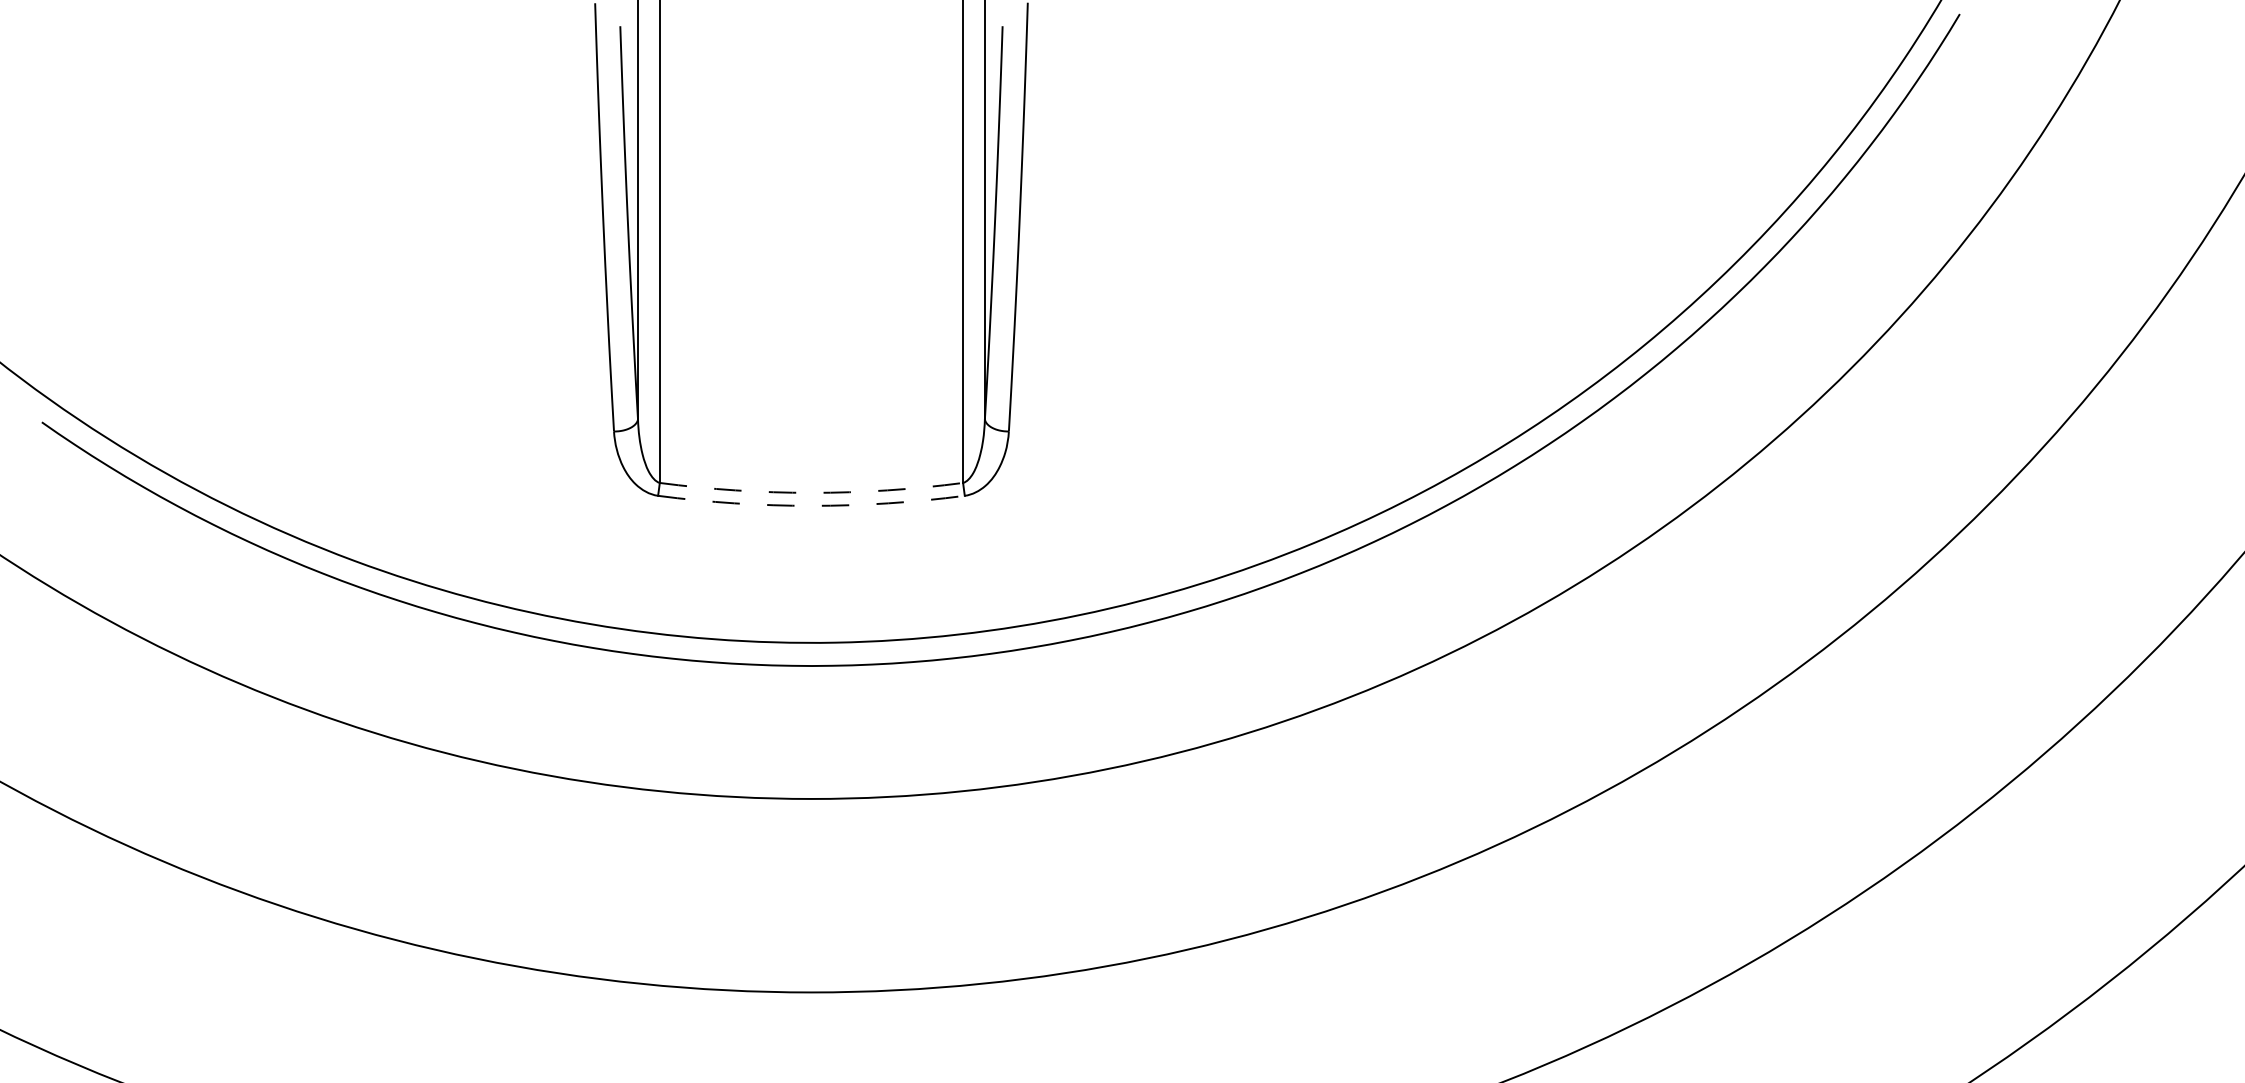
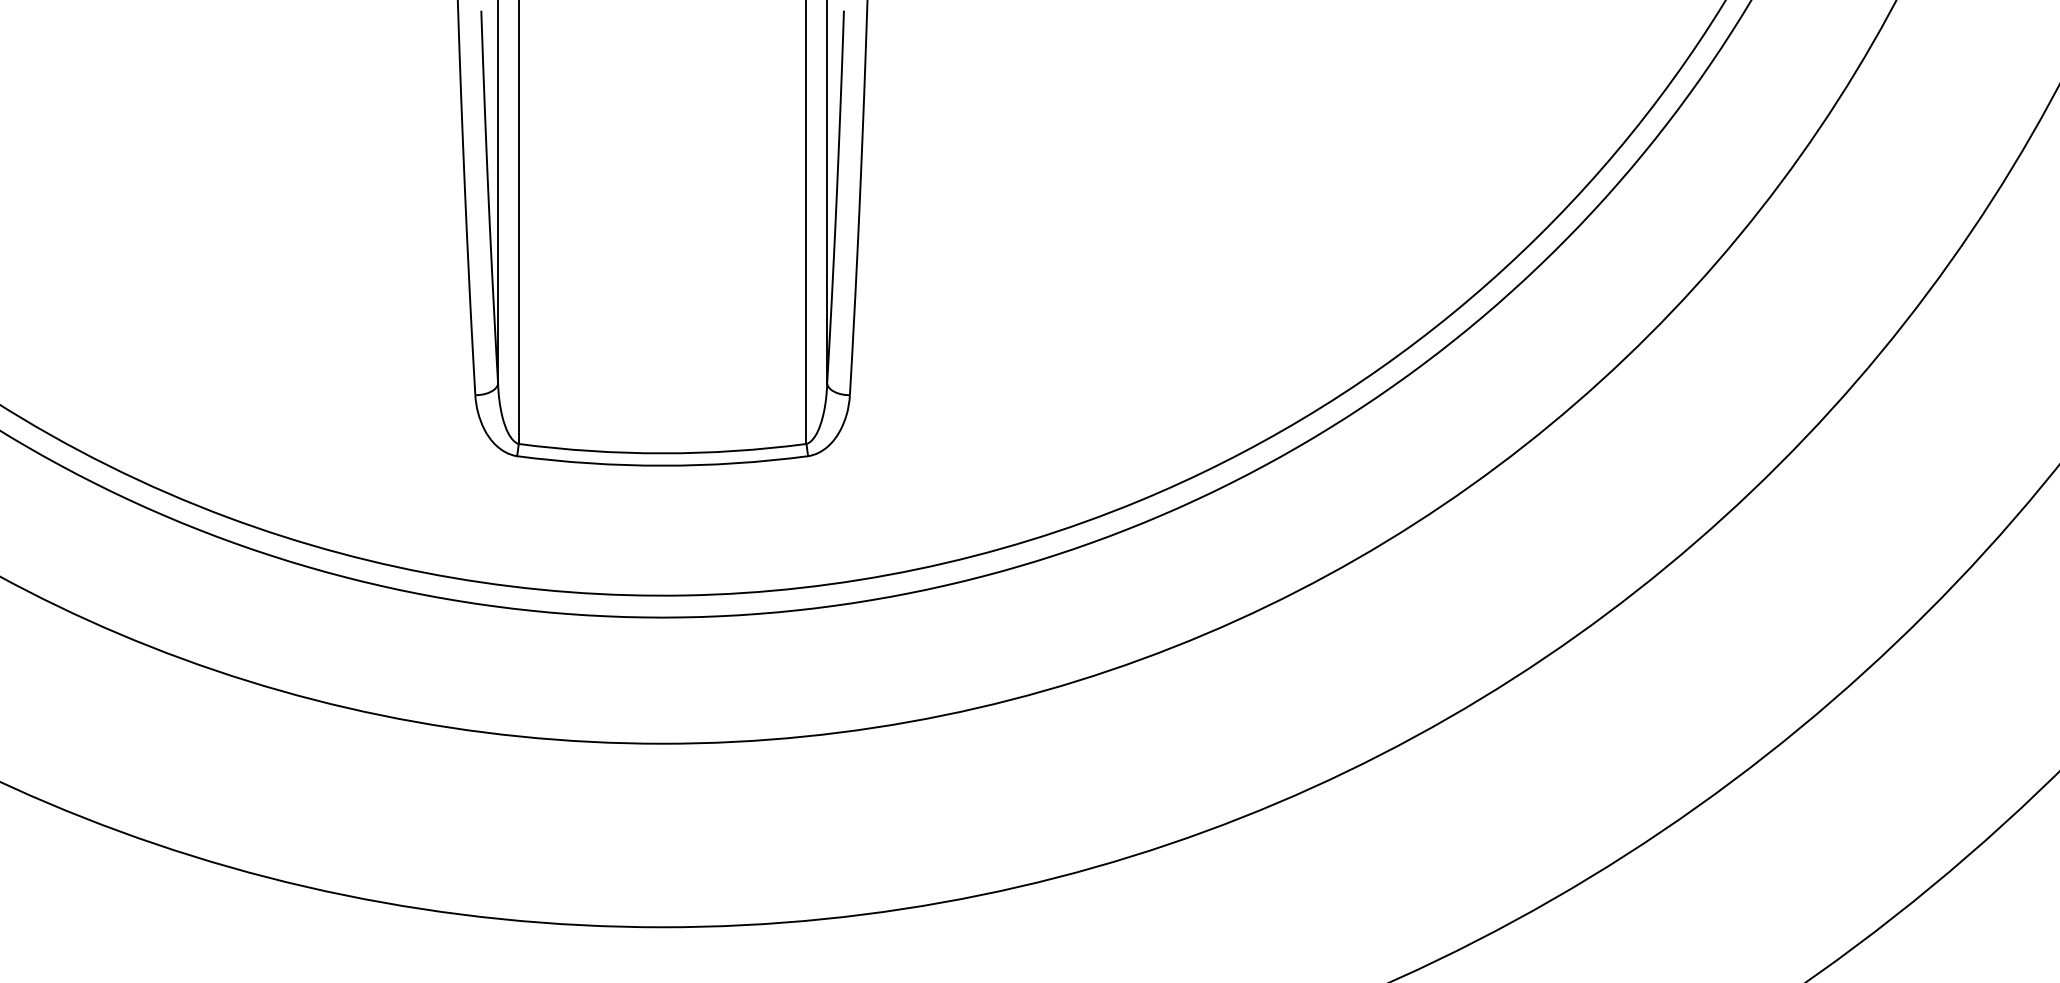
arc: (811, 492) -> (662, 453), dashed -> solid
arc: (811, 505) -> (662, 465), dashed -> solid

